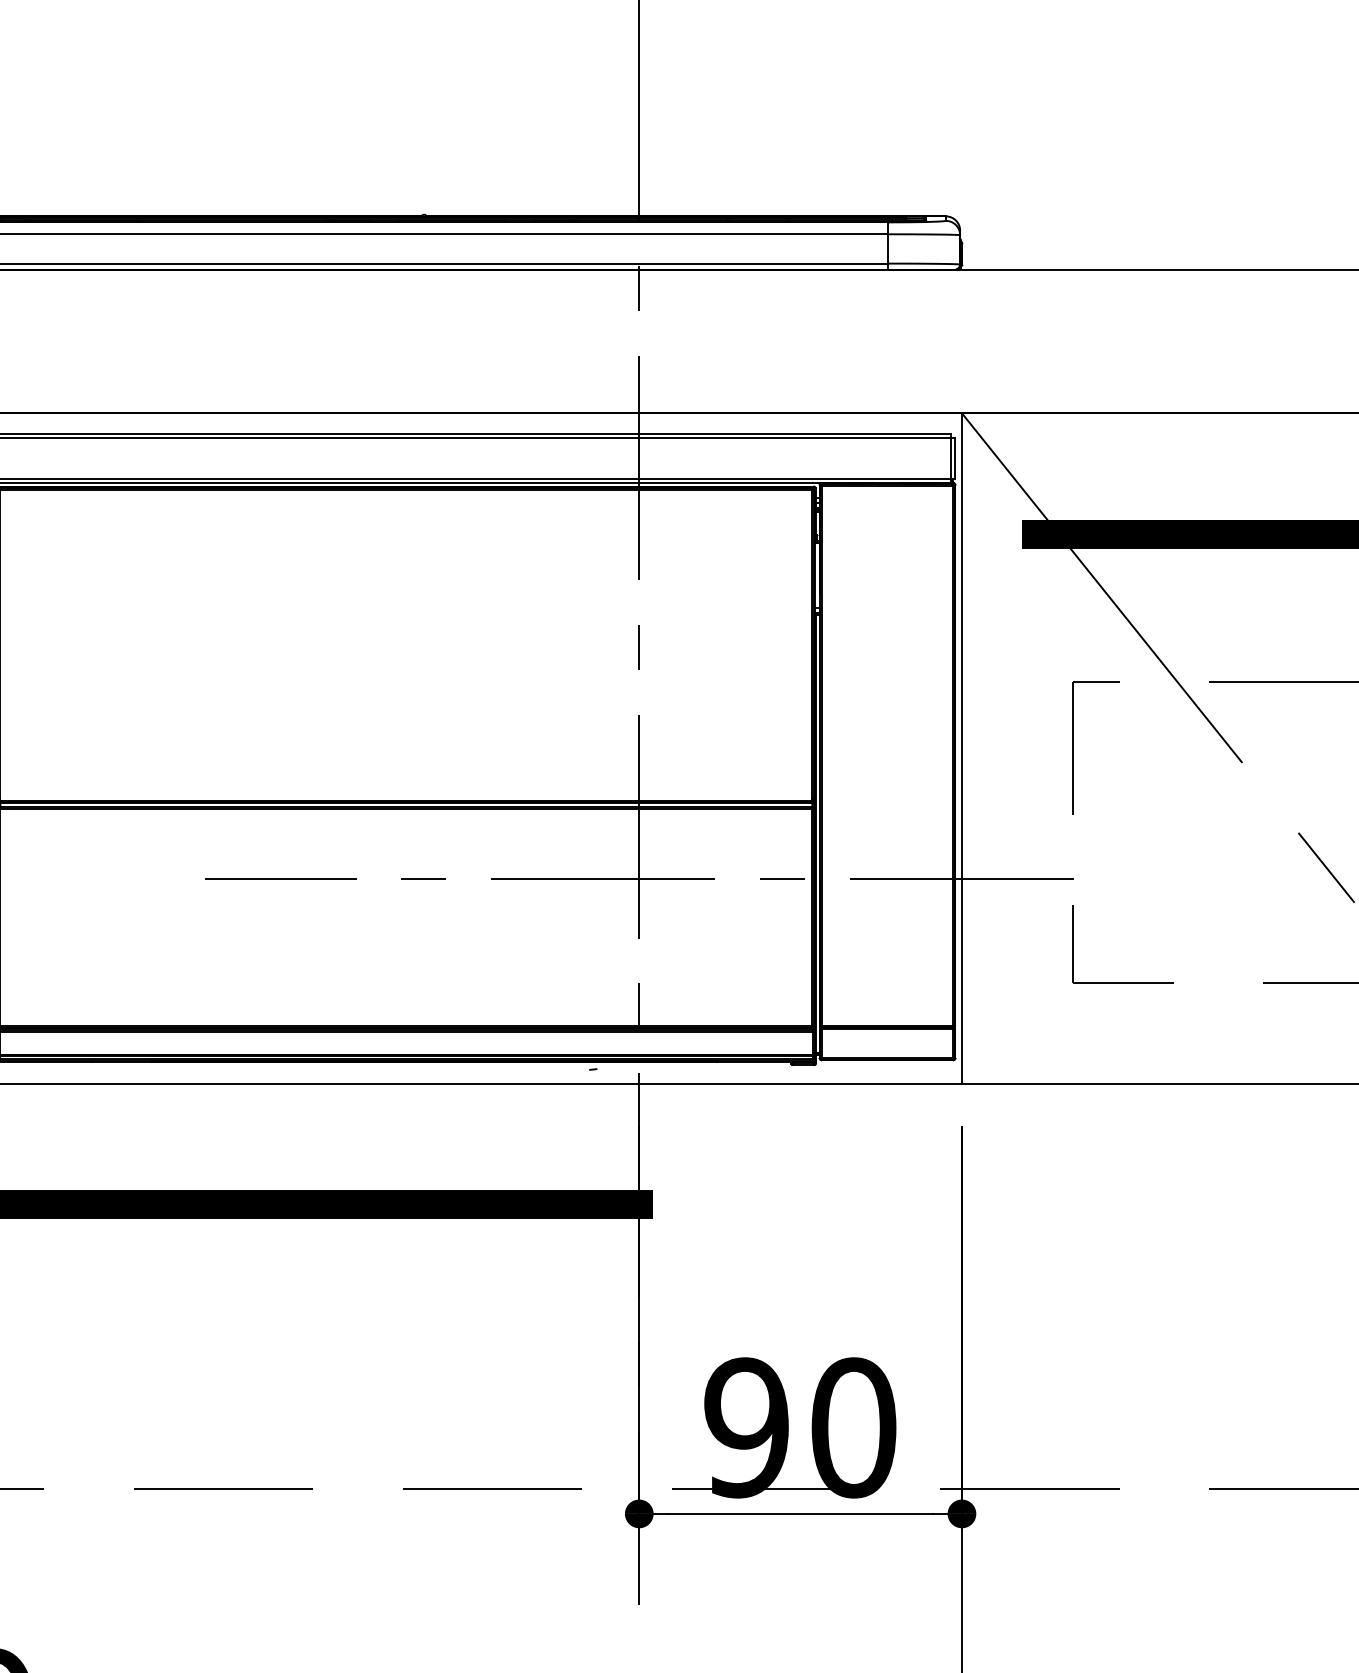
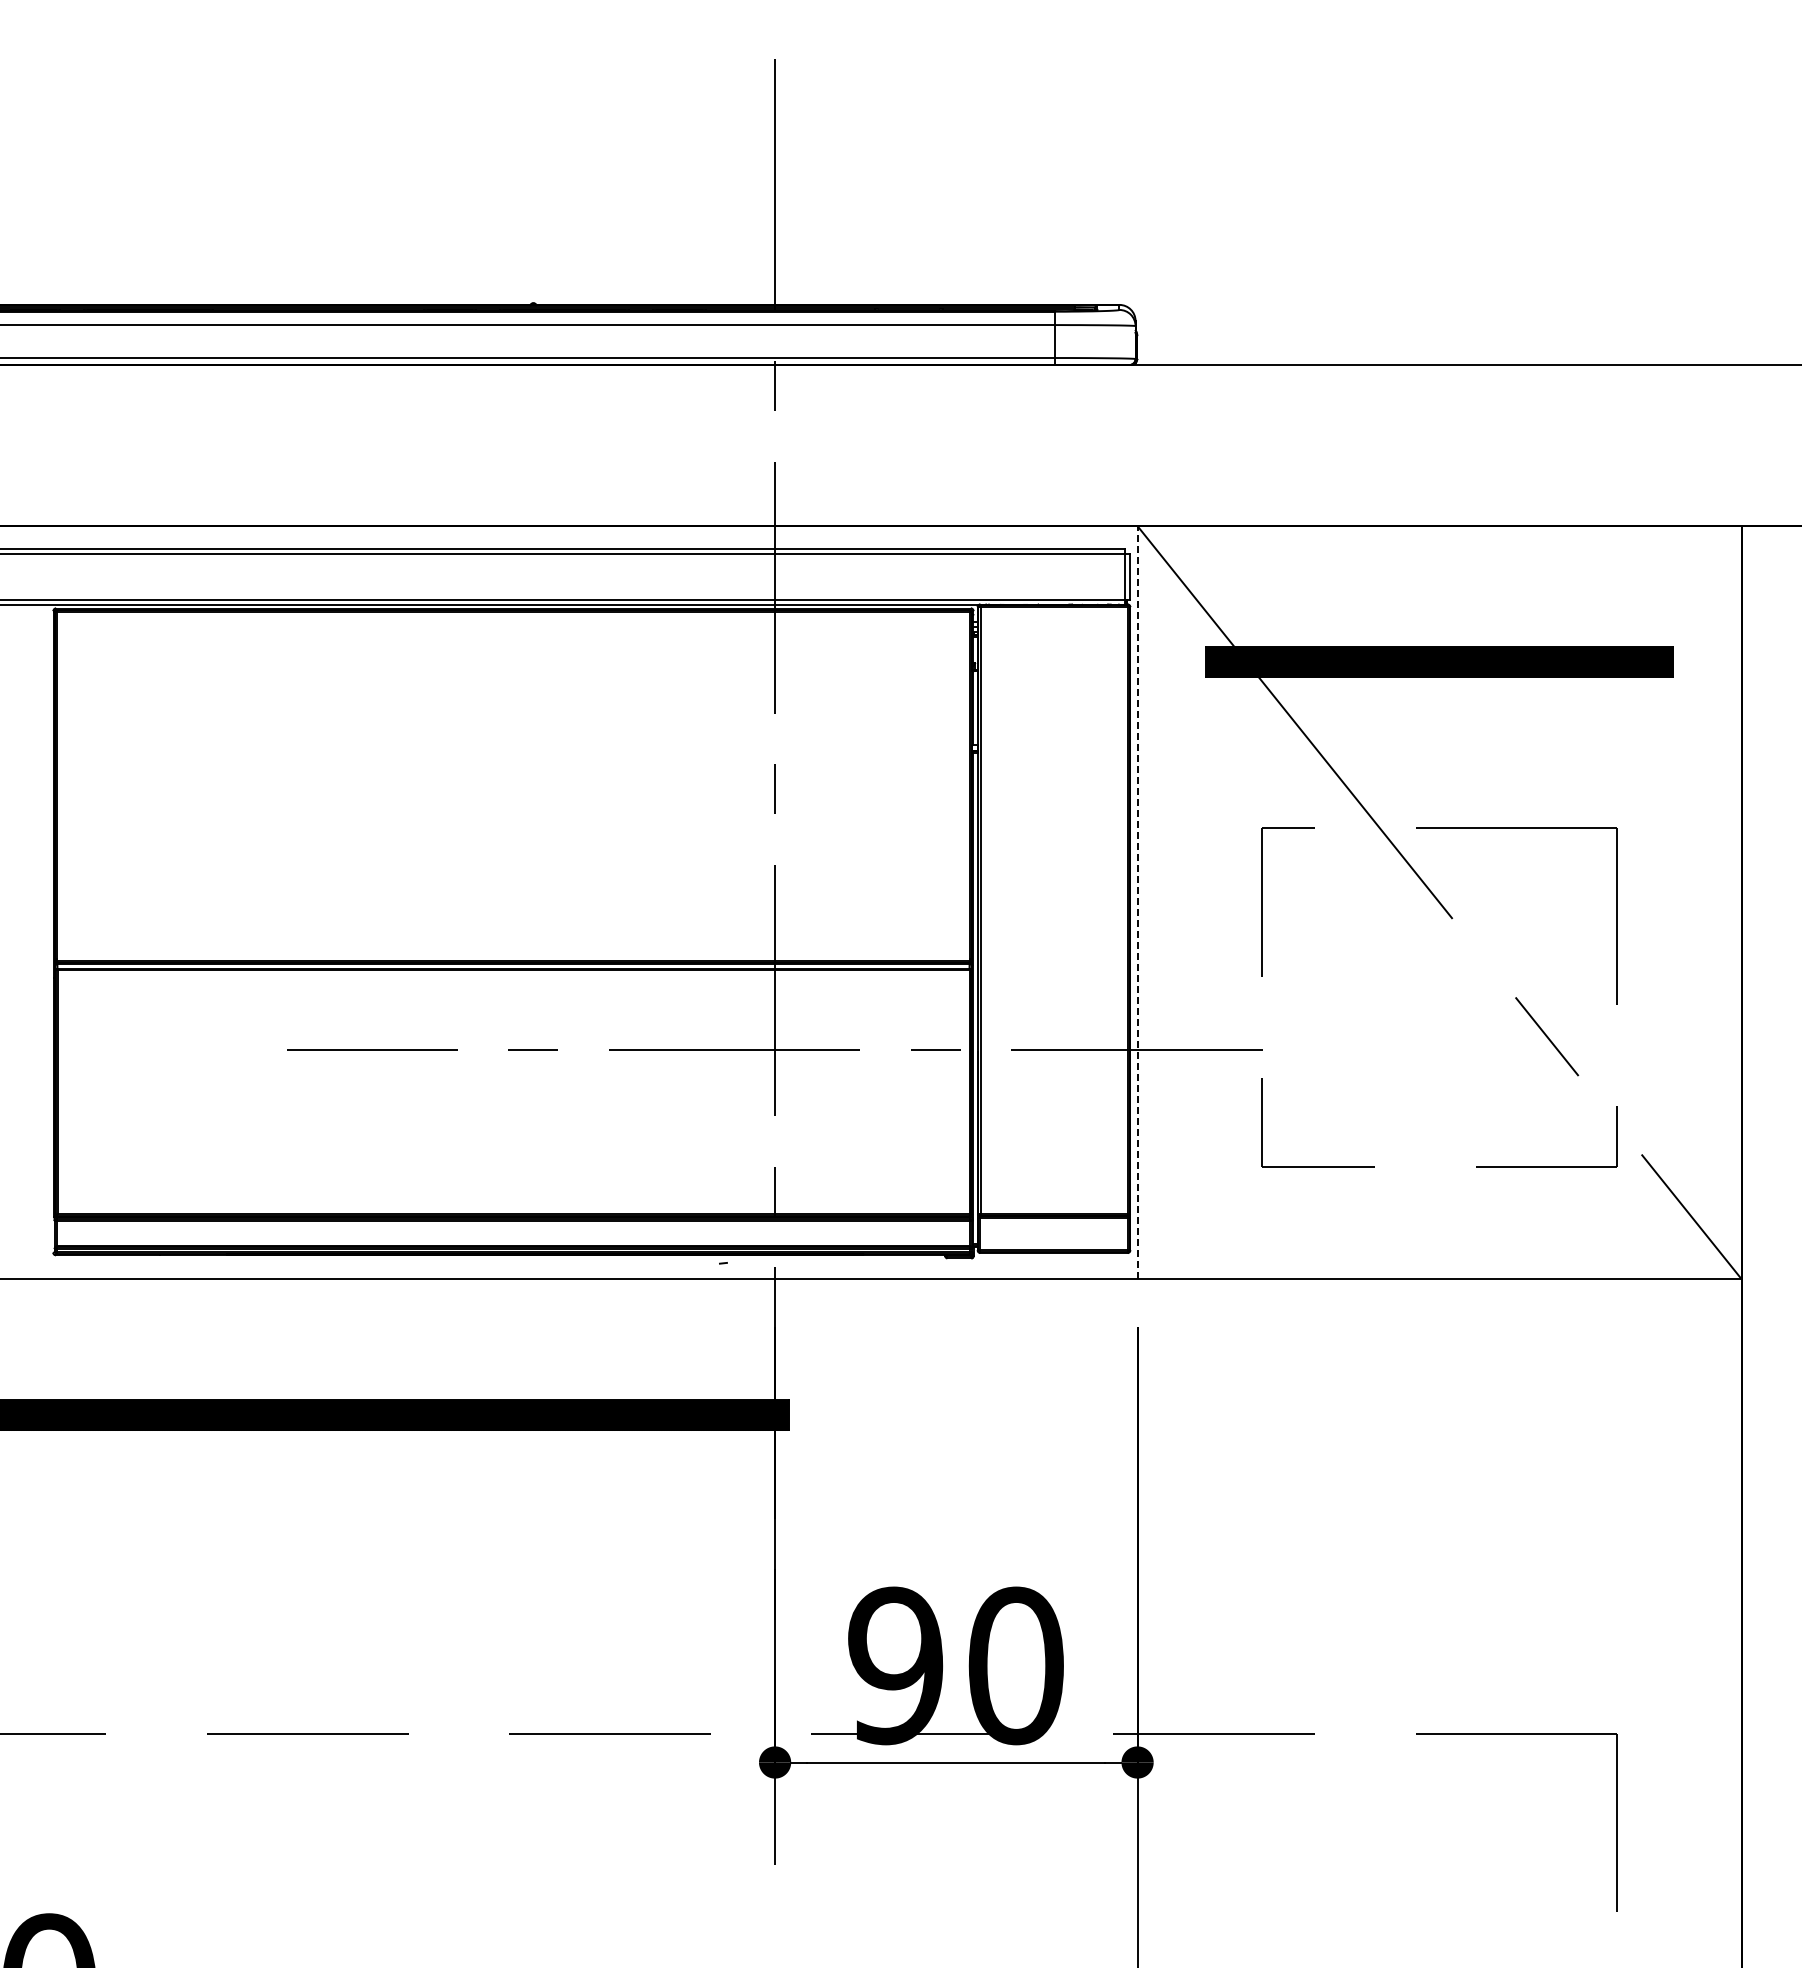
line: (961, 748) -> (1137, 902), solid -> dashed

